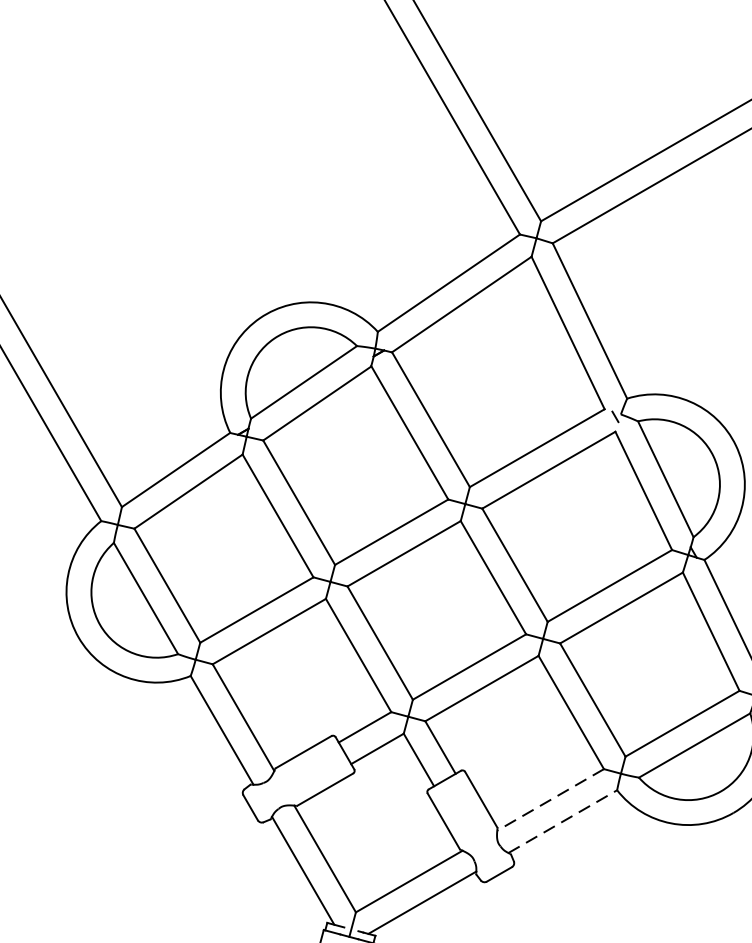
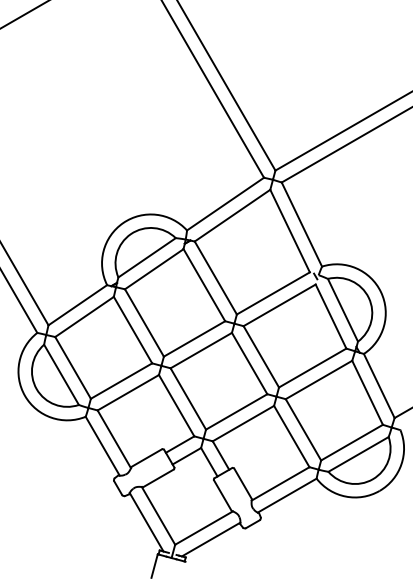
line: (550, 801) -> (280, 484), dashed -> solid
line: (563, 821) -> (287, 495), dashed -> solid

